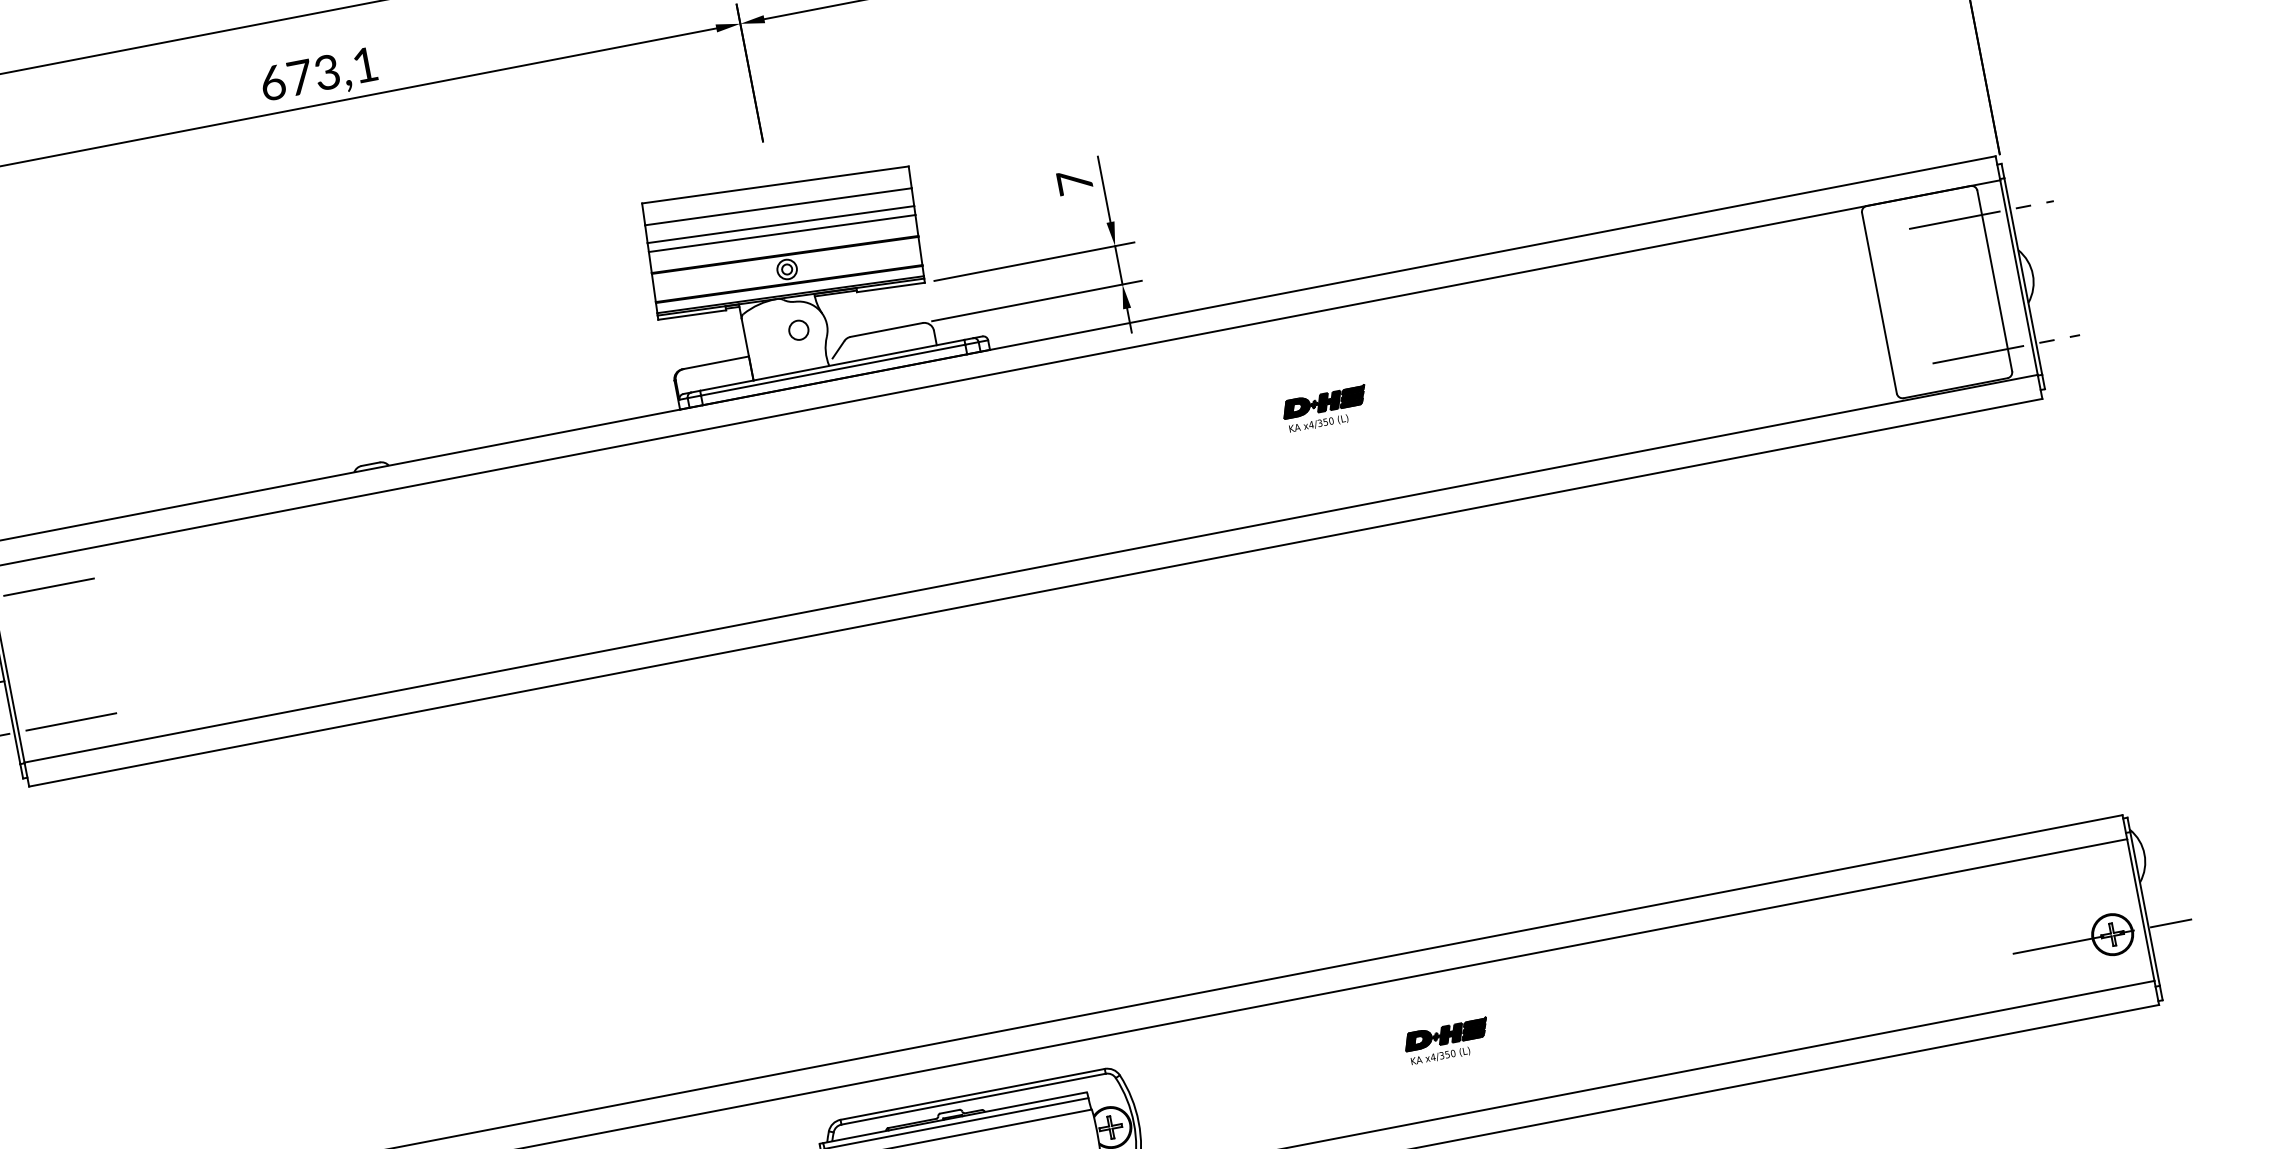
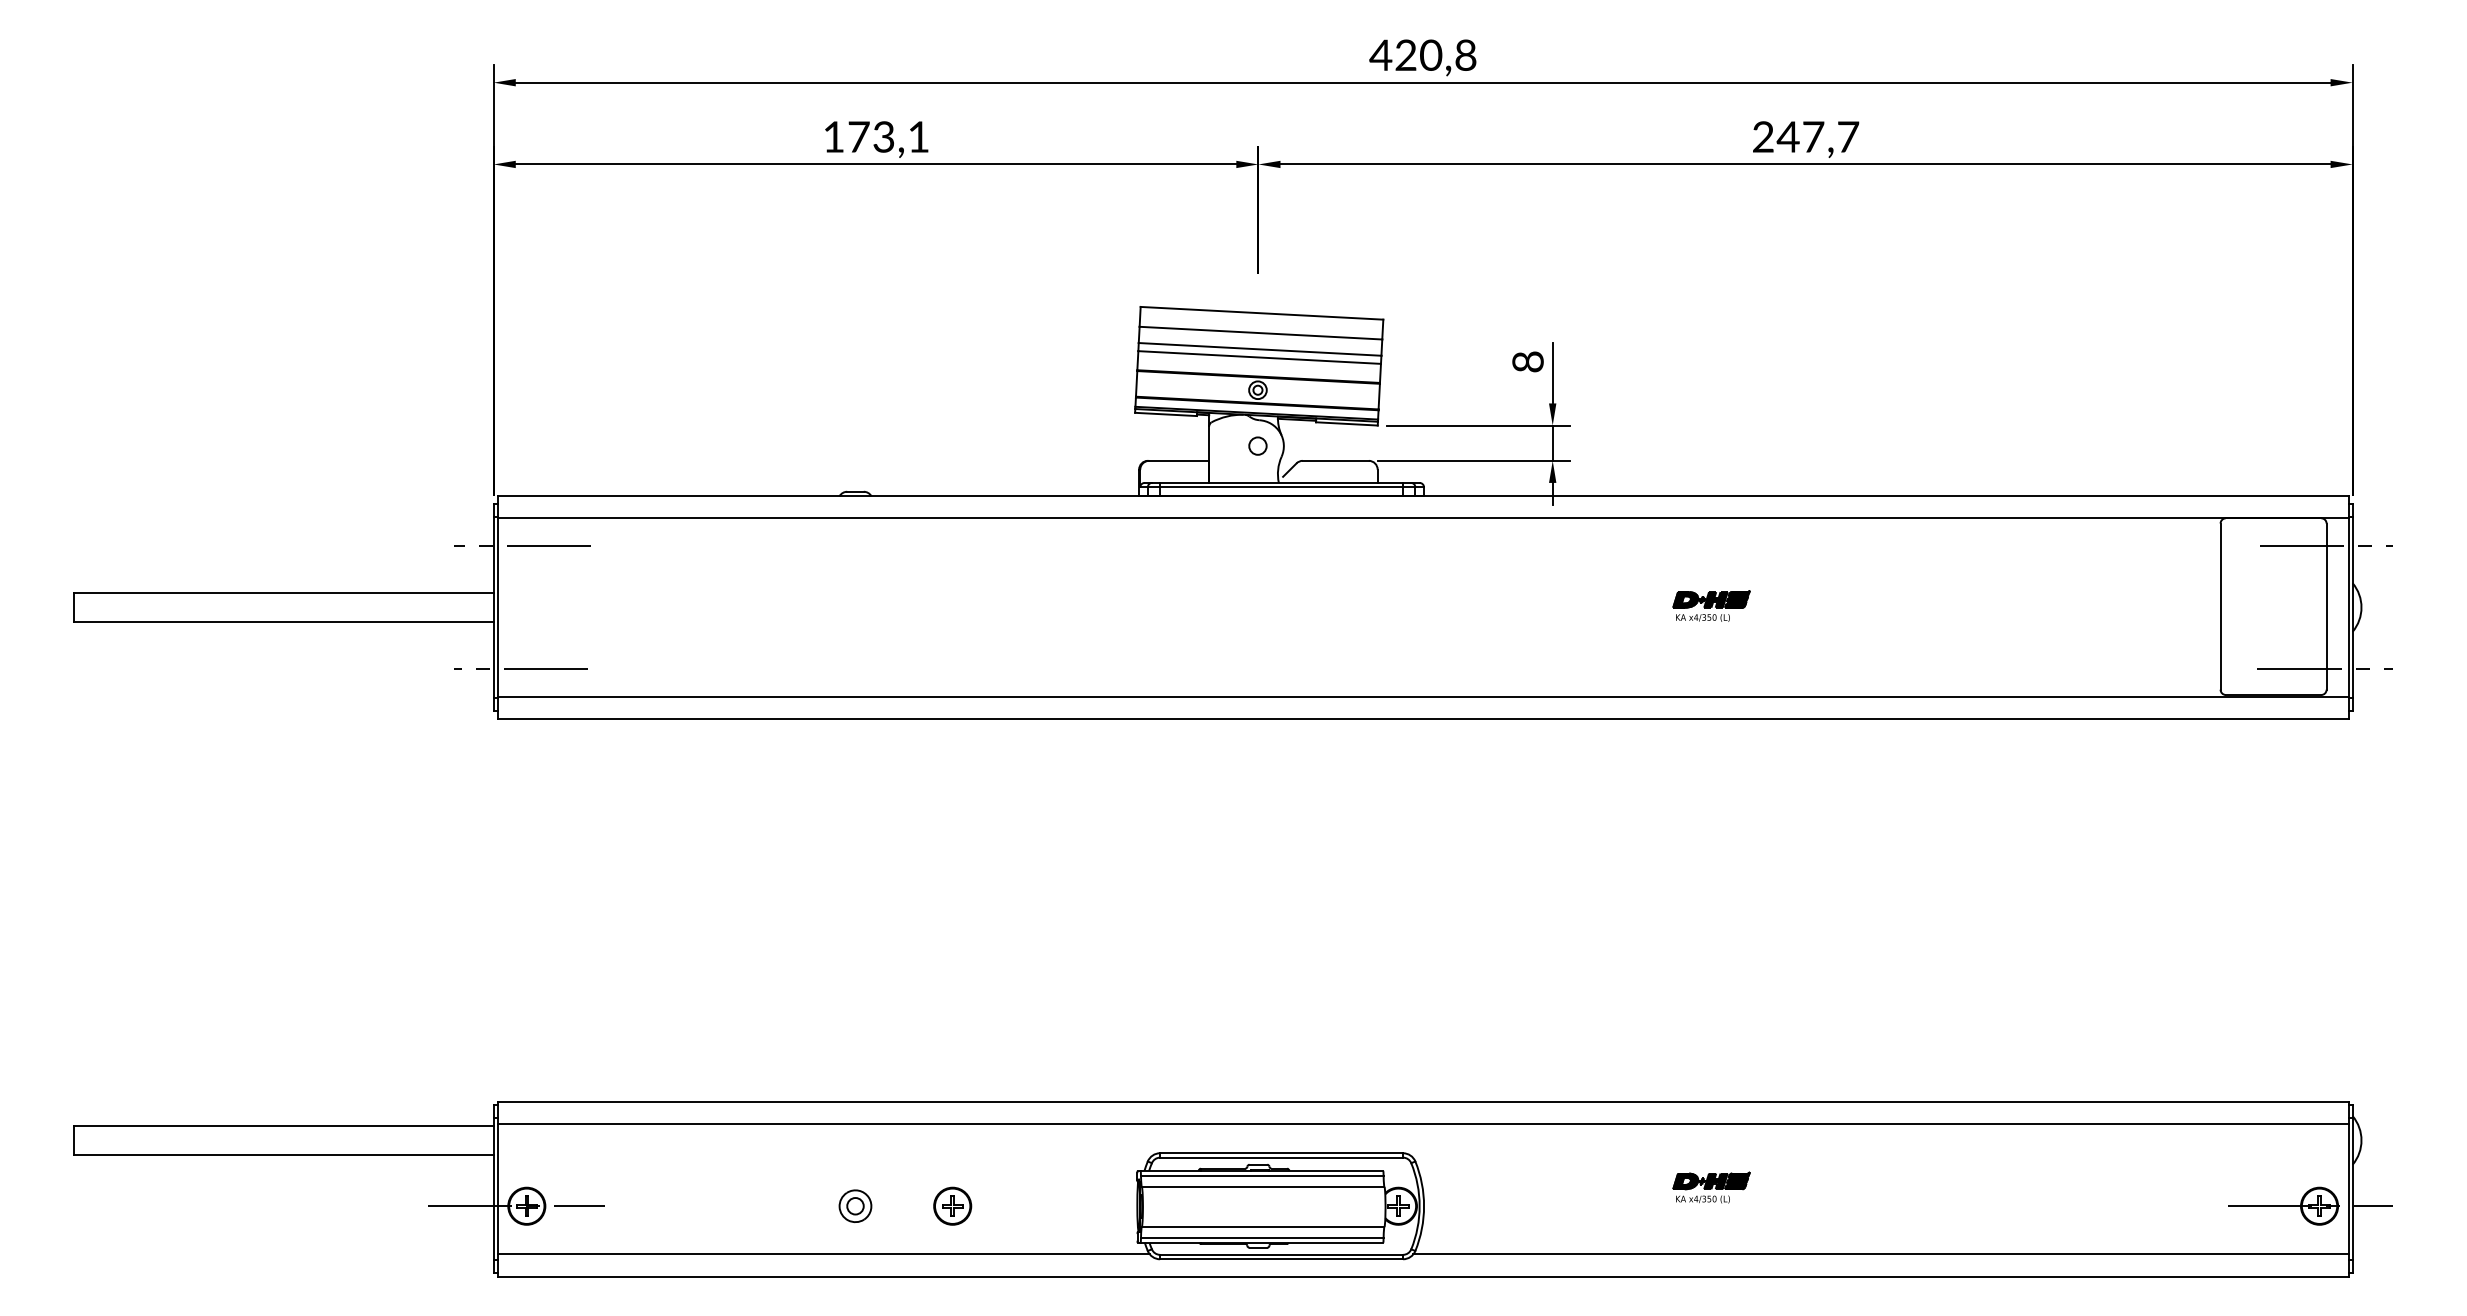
text: (272, 82) -> (833, 136), 673,1 -> 173,1
text: (1074, 181) -> (1527, 361), 7 -> 8

